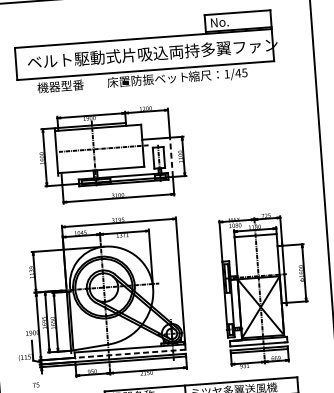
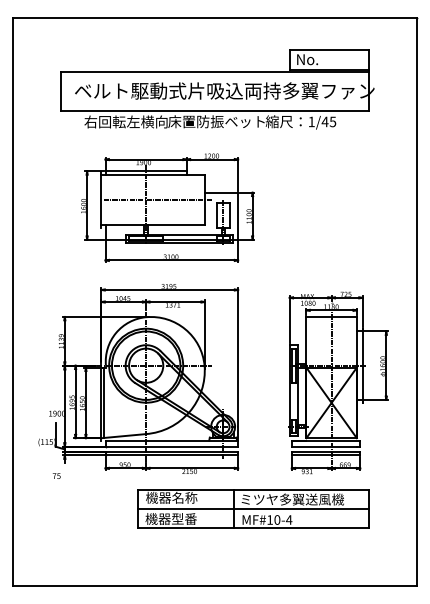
text: (71, 85) -> (125, 121), 機器型番 -> 右回転左横向
line: (171, 157) -> (238, 216), dashed -> solid
line: (130, 353) -> (171, 446), dashed -> solid

